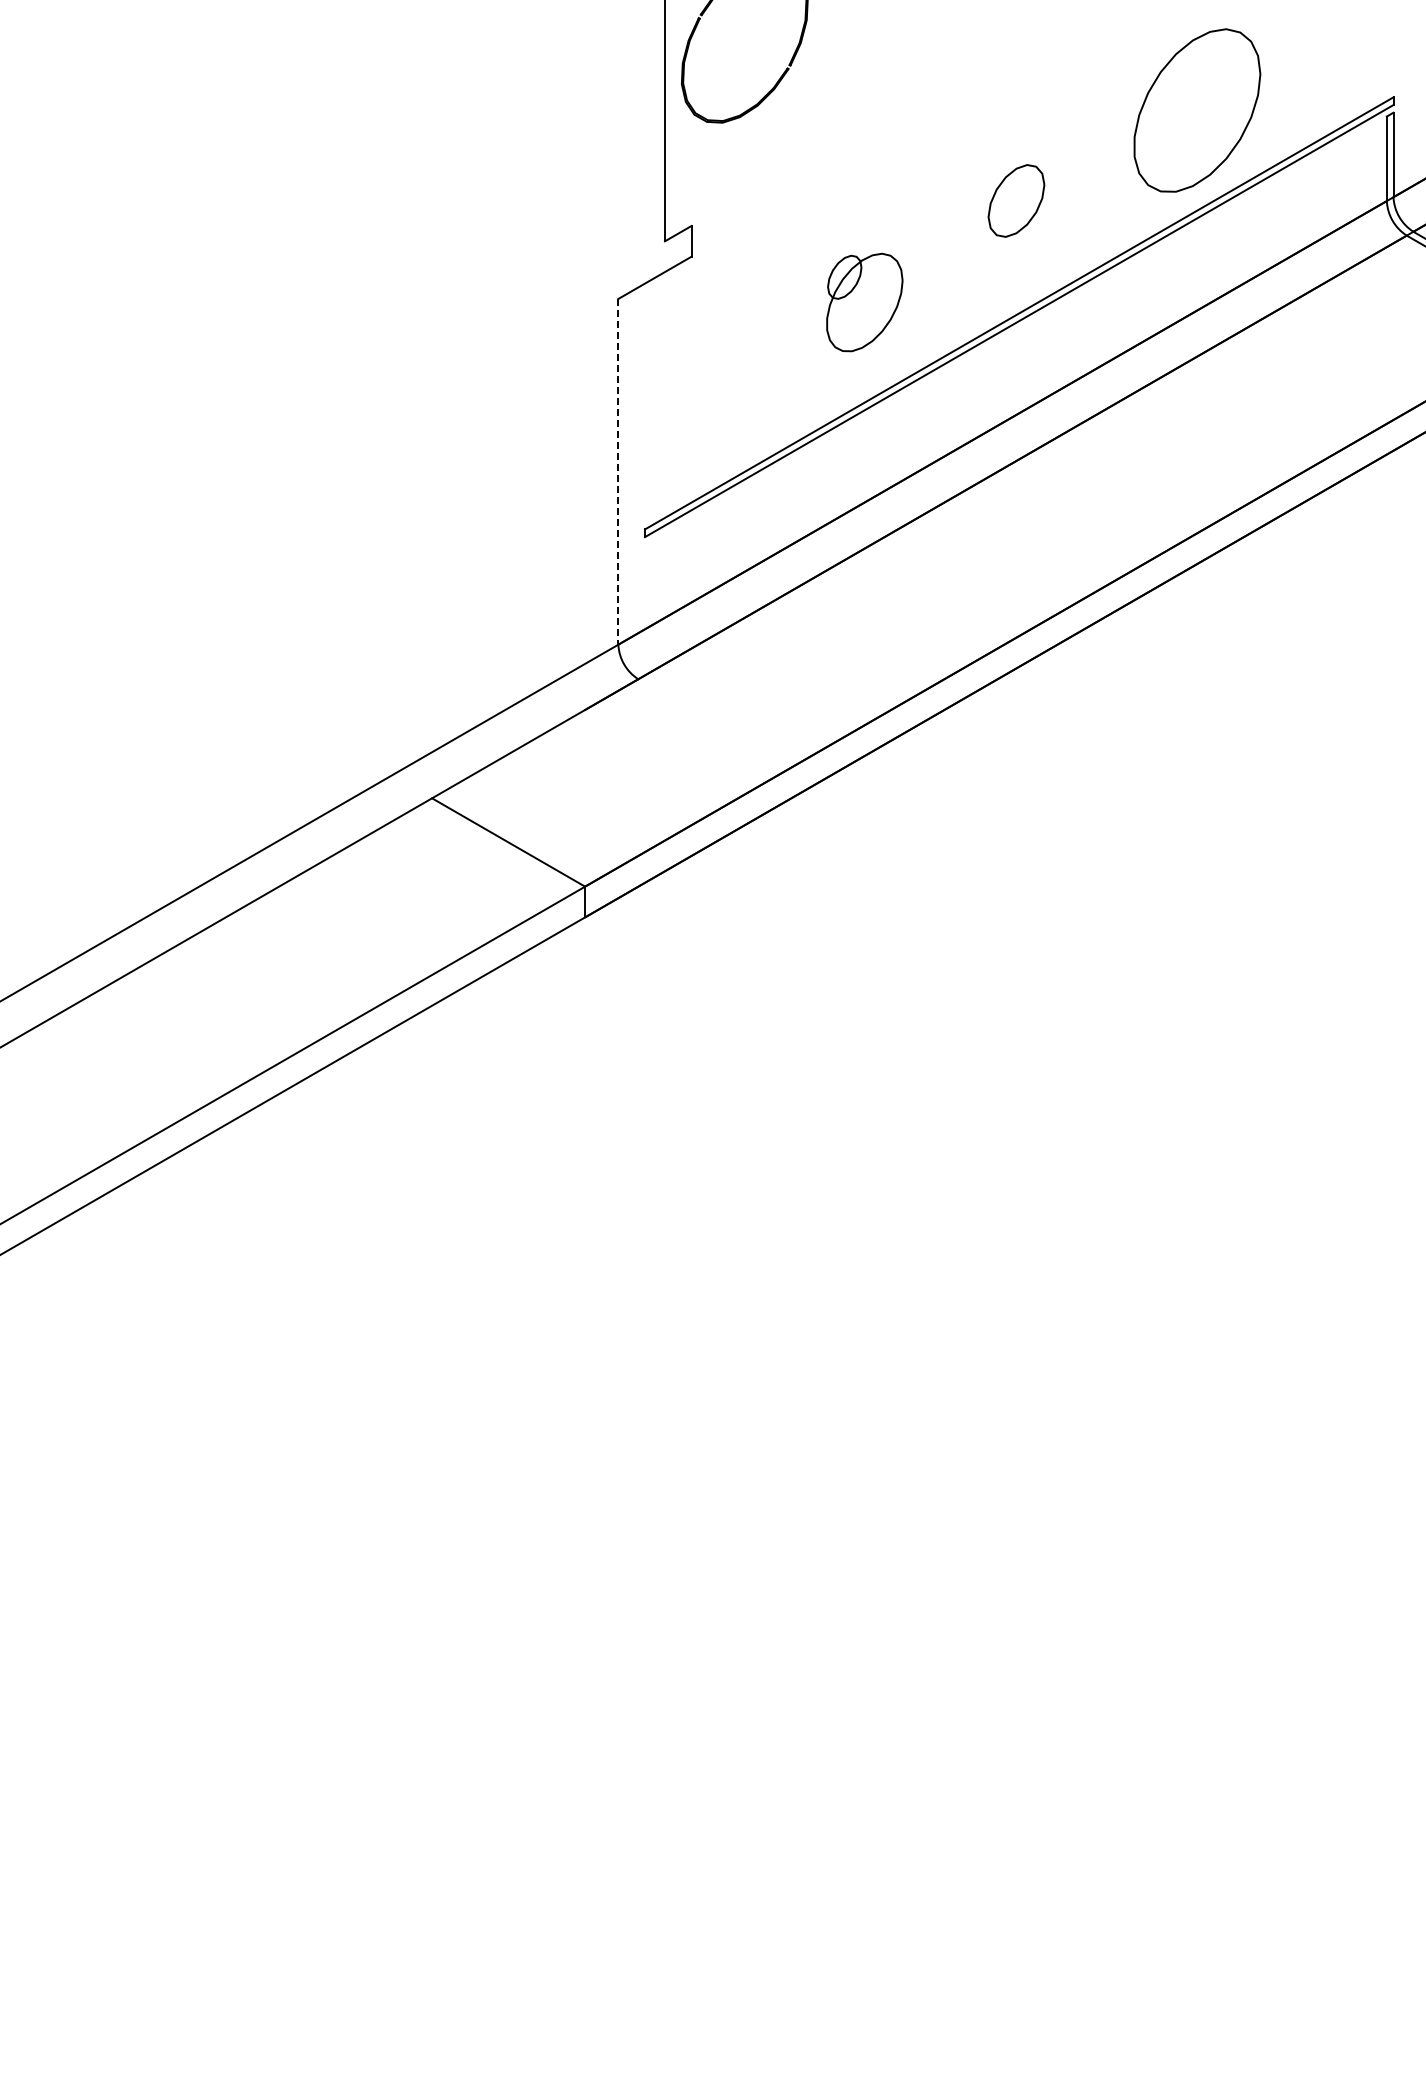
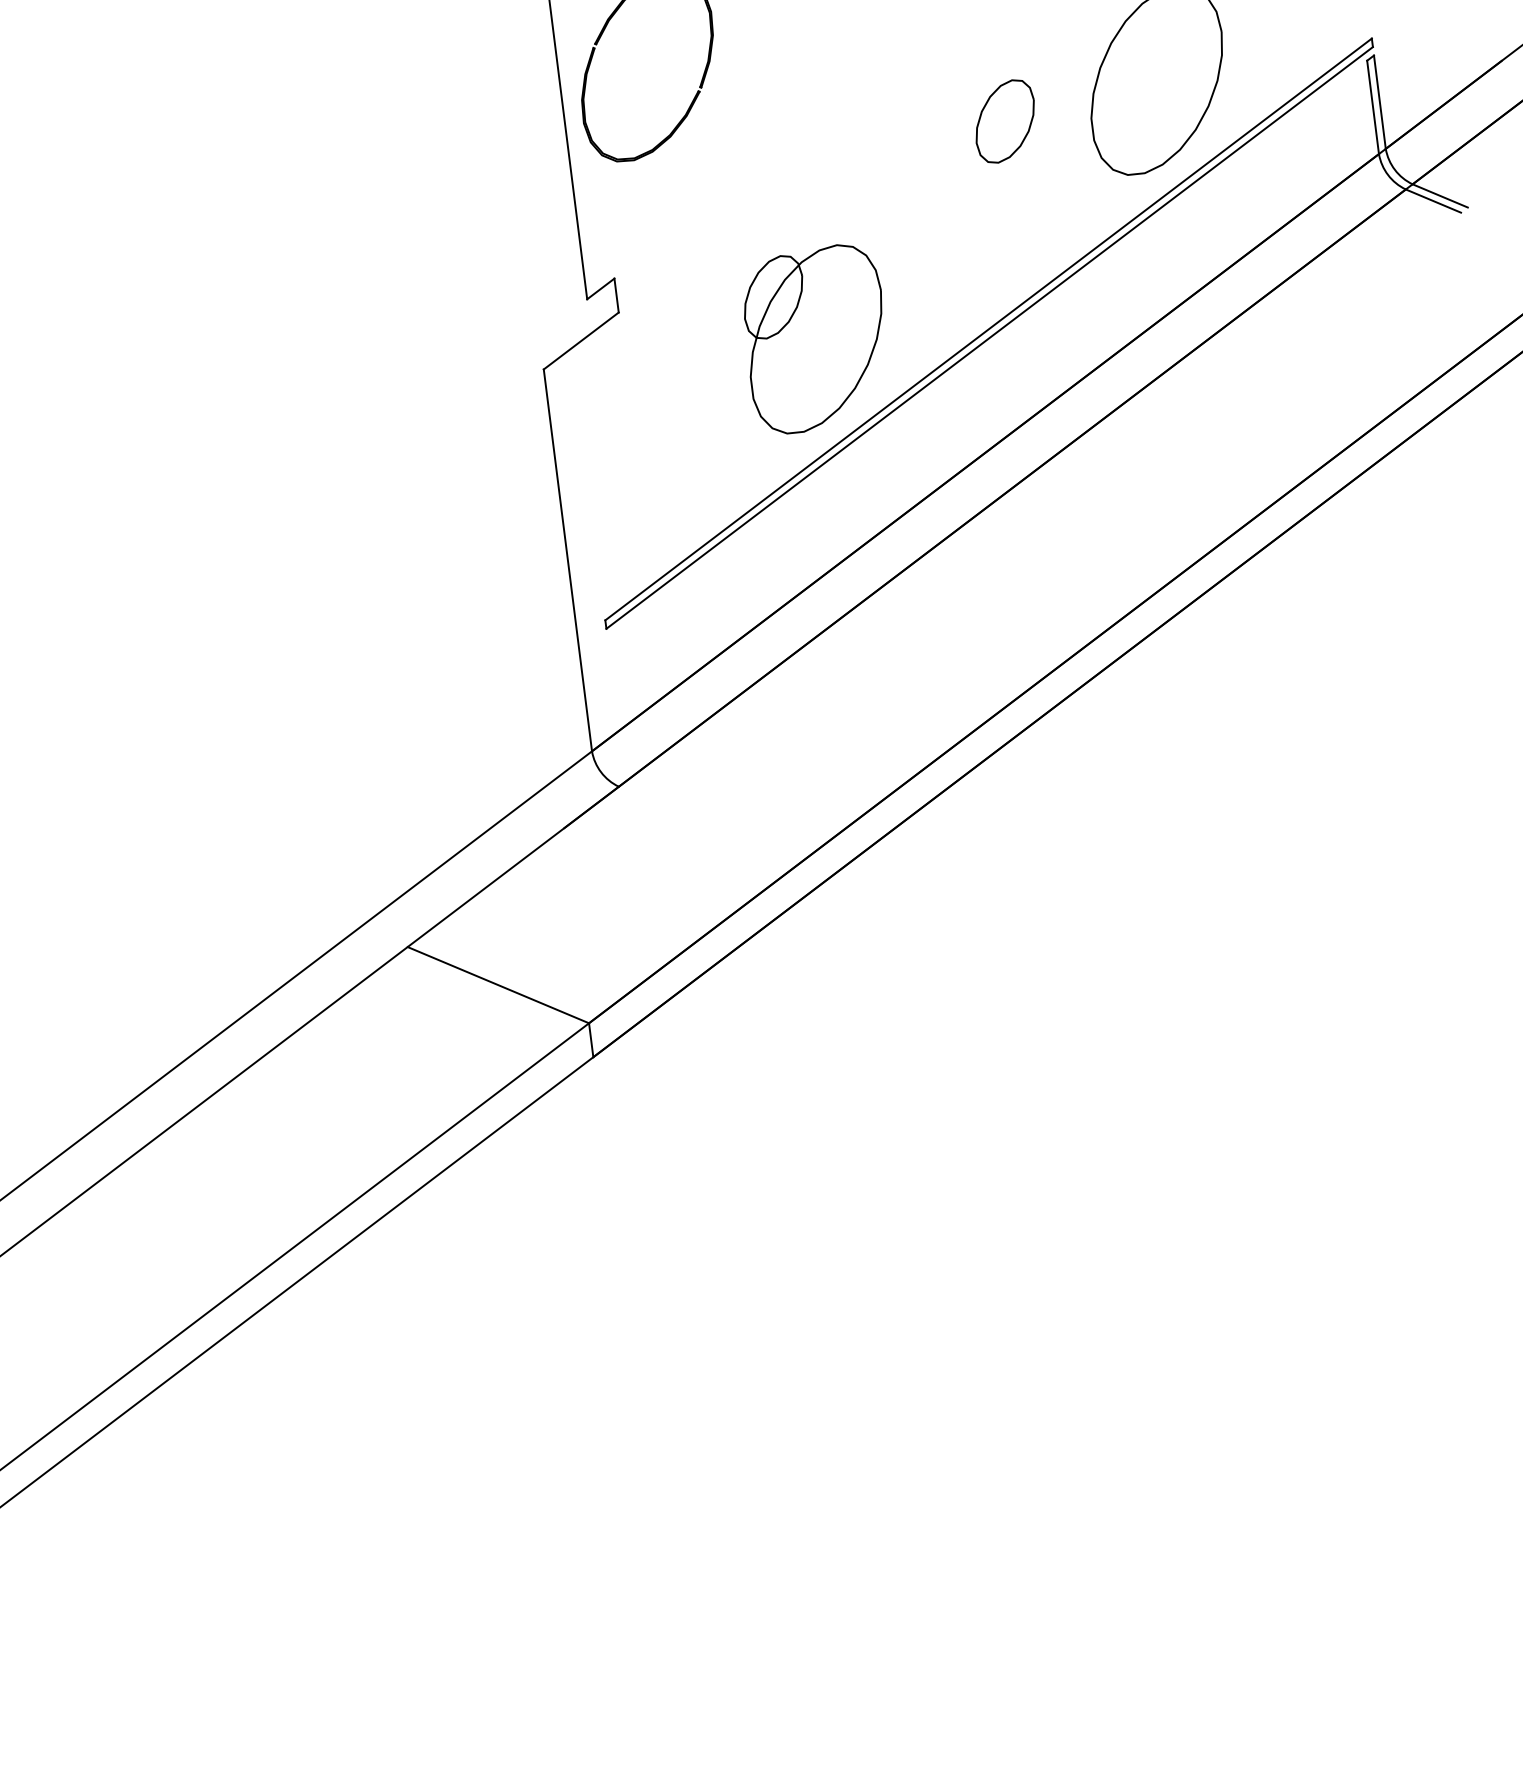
part: (1016, 200) -> (1005, 120), moved
part: (864, 302) -> (816, 339), size x1.67
line: (618, 471) -> (567, 560), dashed -> solid

